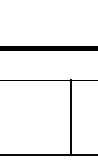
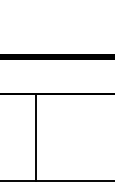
line: (71, 117) -> (35, 137), moved

